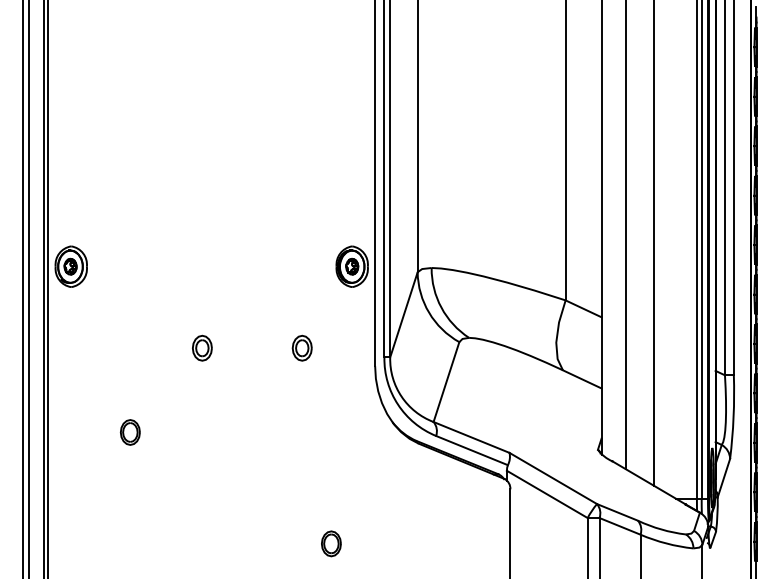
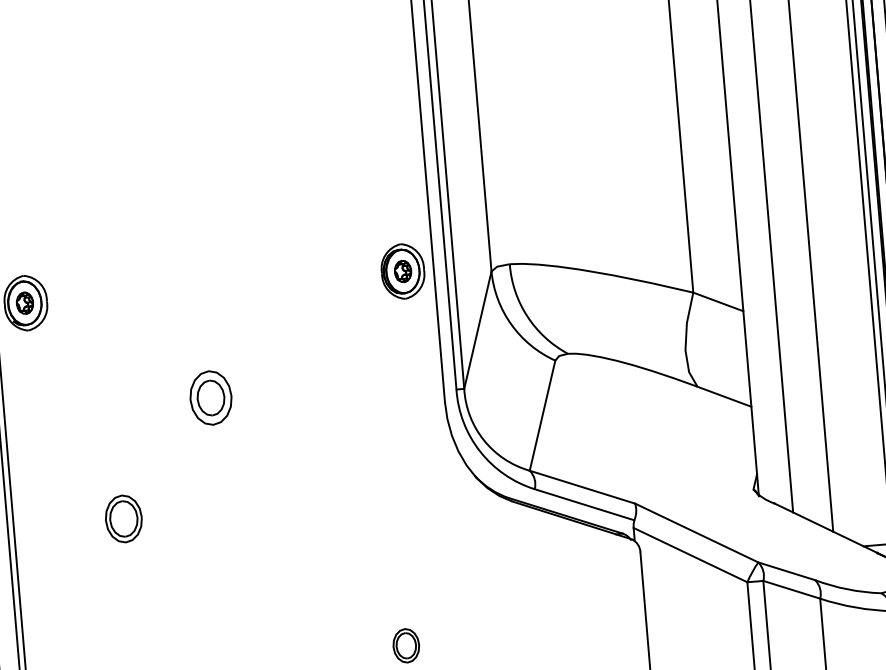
part: (202, 347) -> (211, 396), size x1.6
part: (301, 347) -> (344, 385), removed
part: (130, 432) -> (124, 518), size x1.4

